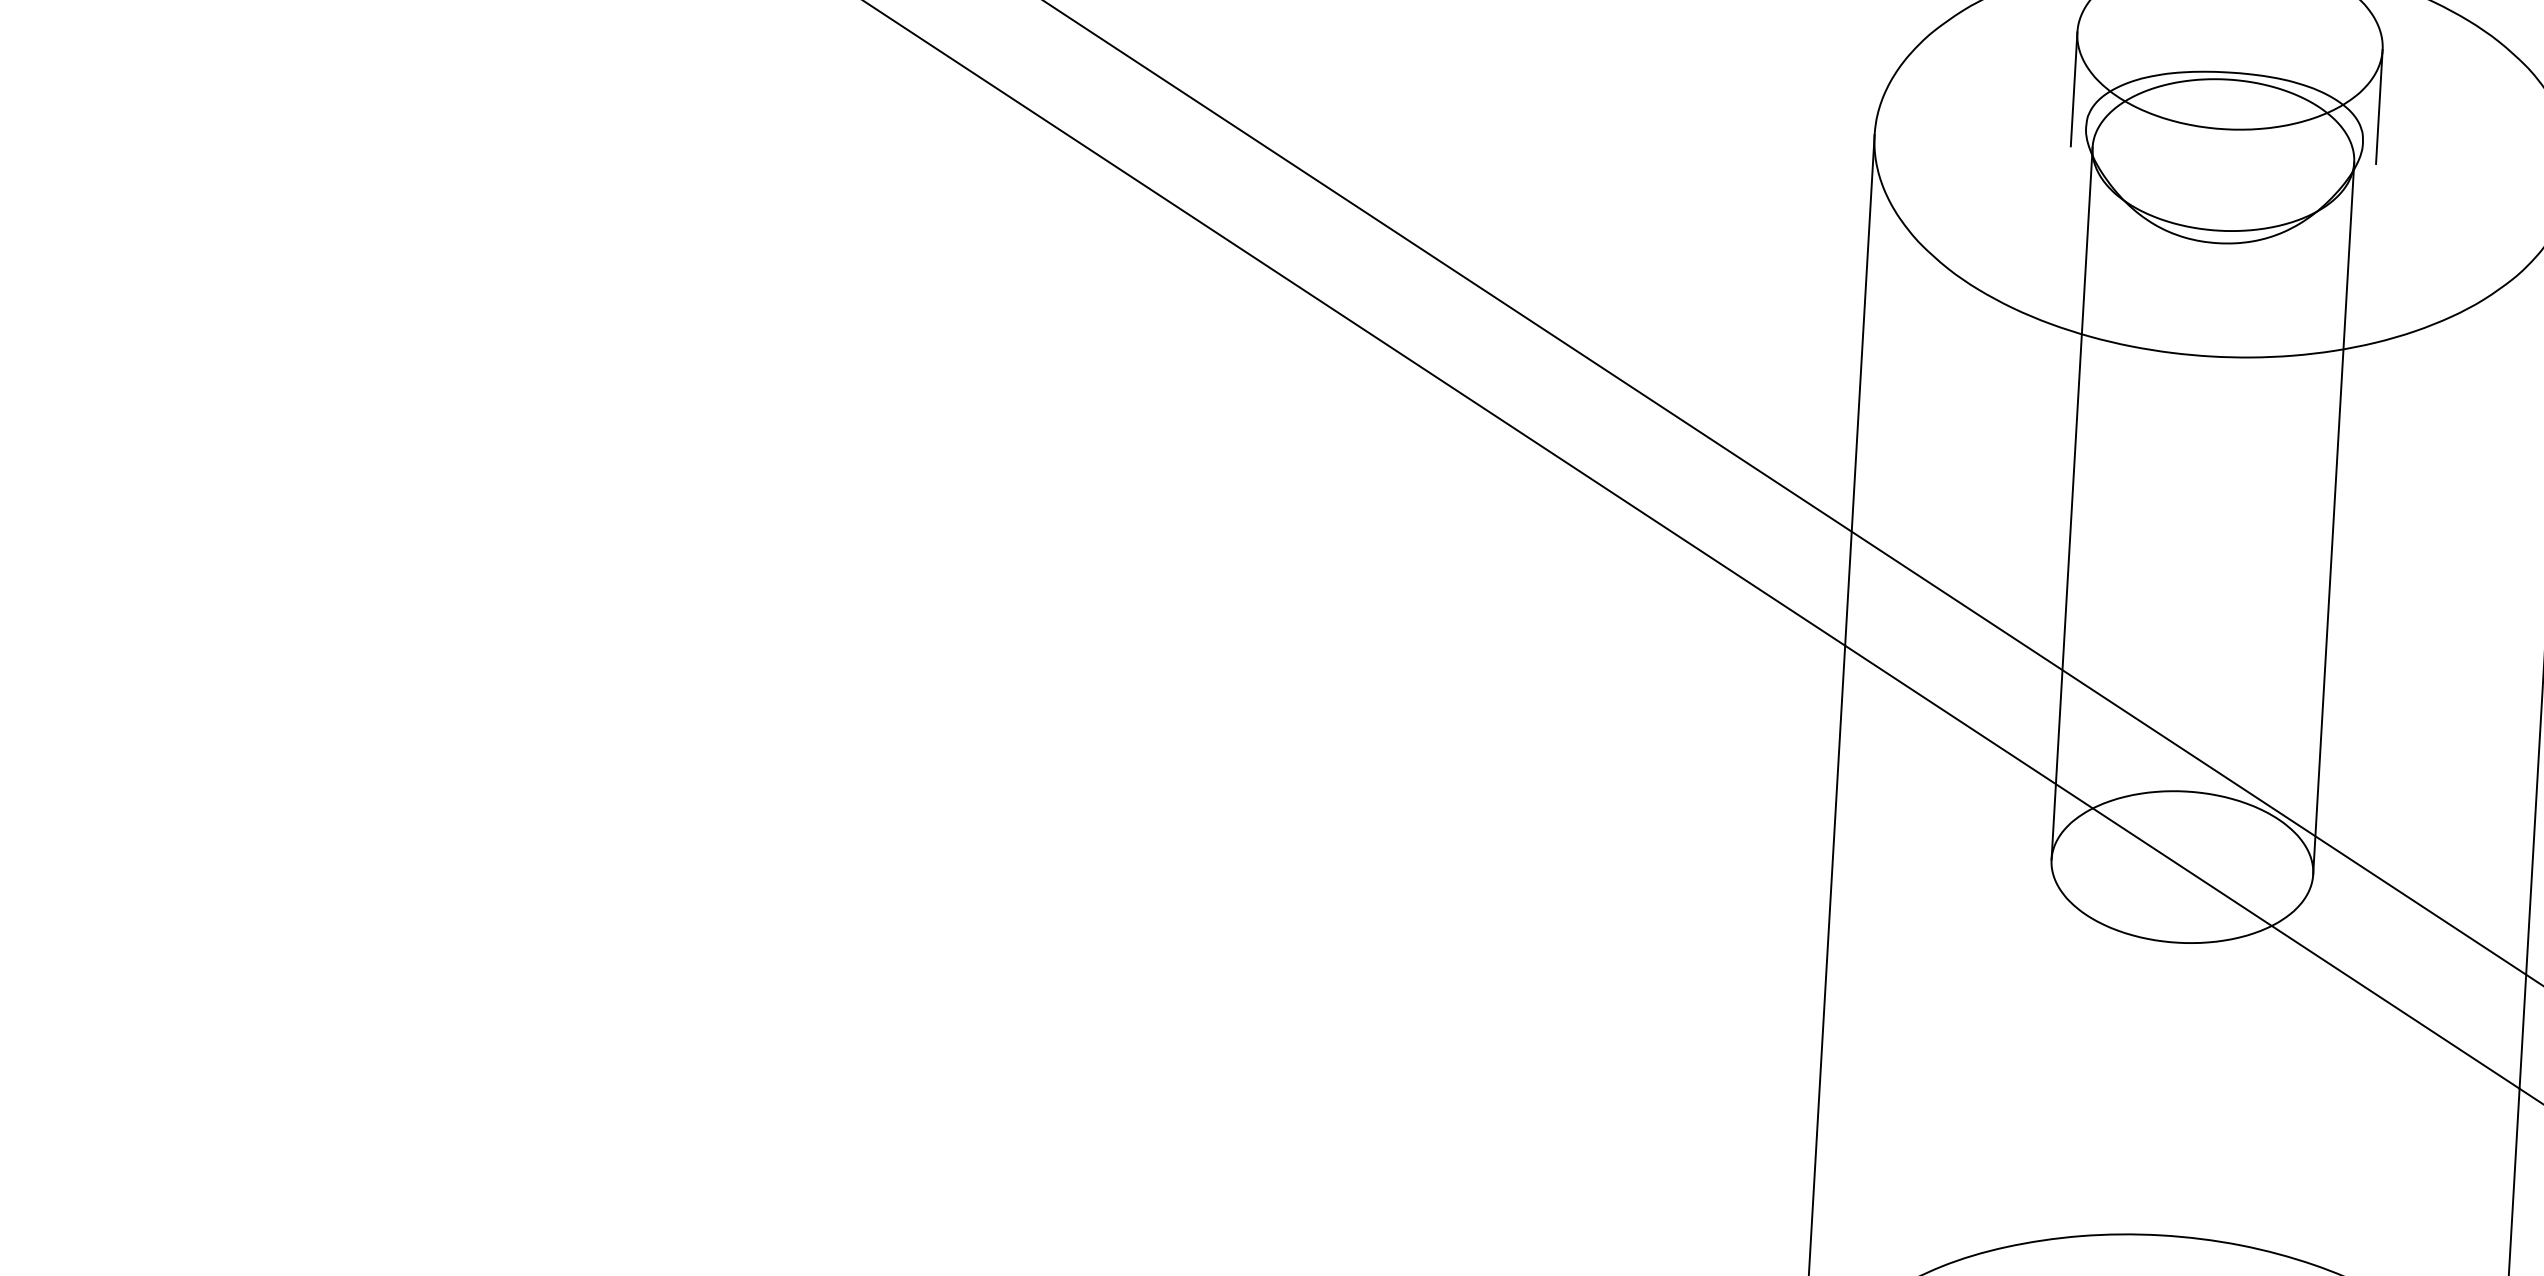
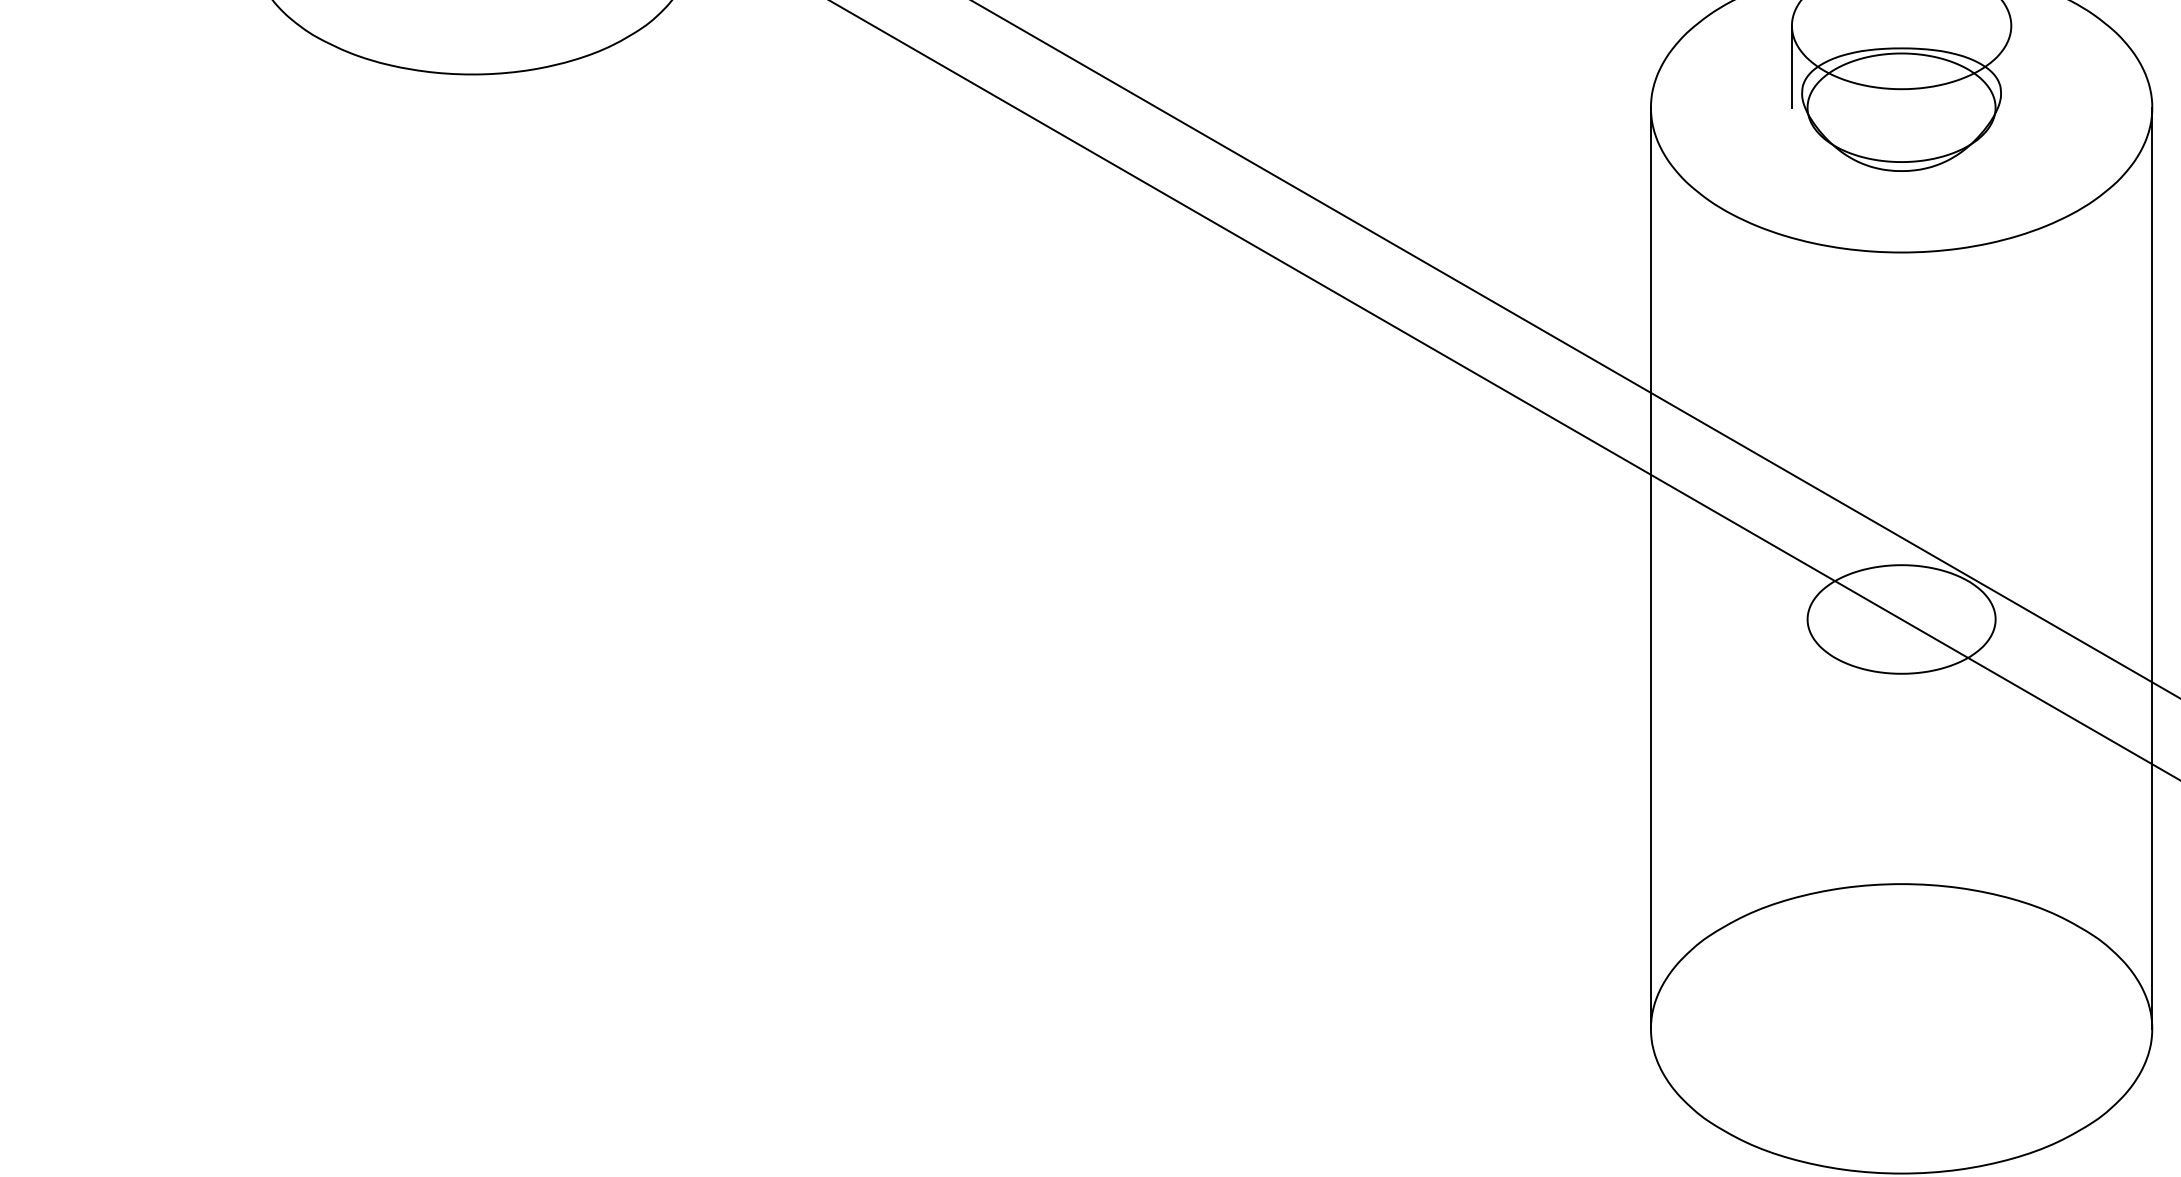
line: (2379, 106) -> (2011, 66), removed
line: (2071, 503) -> (1807, 363), removed
line: (2333, 518) -> (1995, 363), removed

